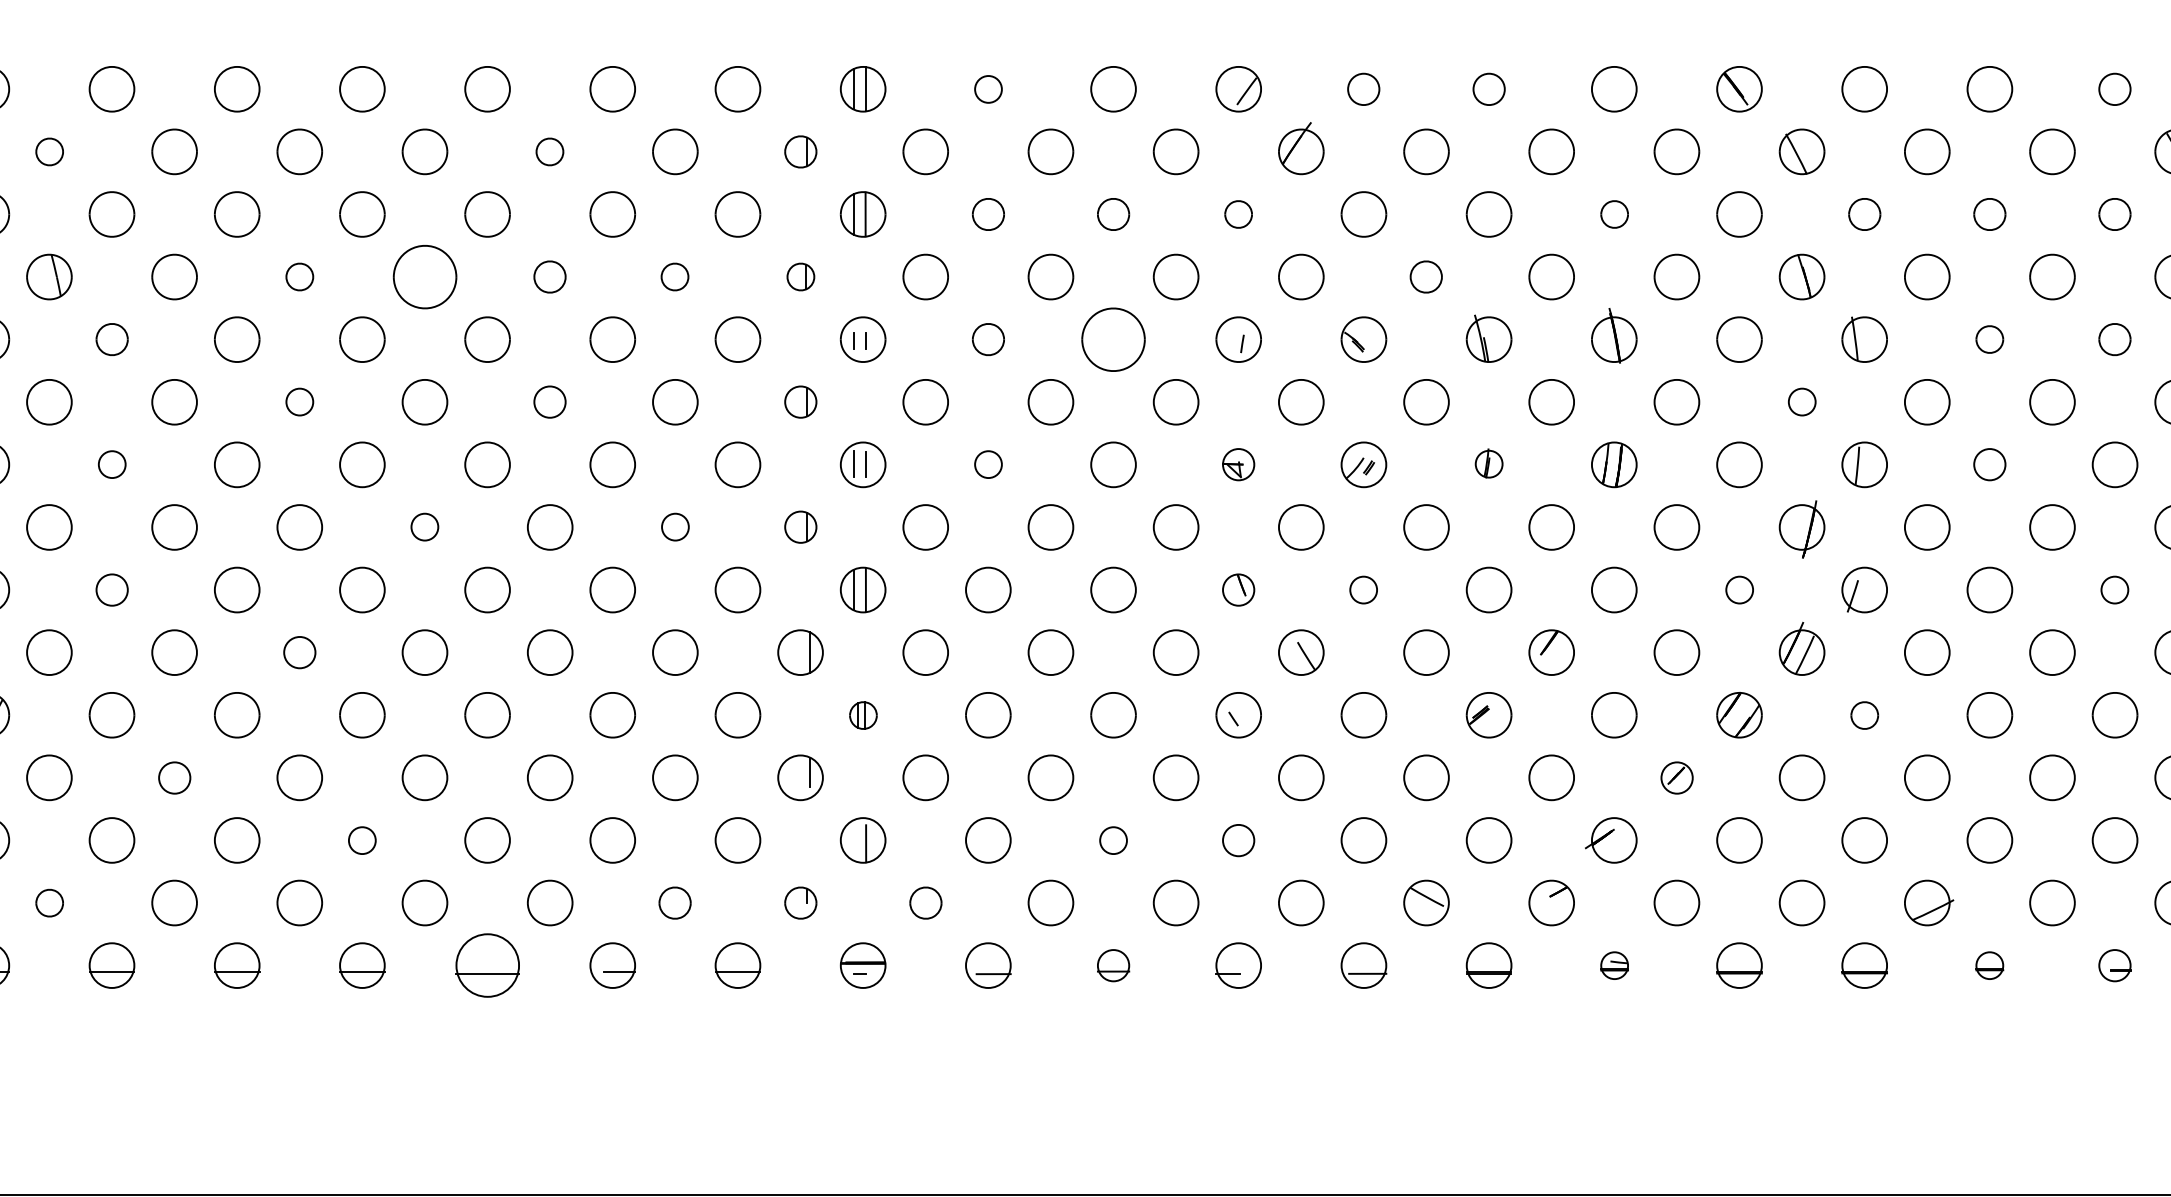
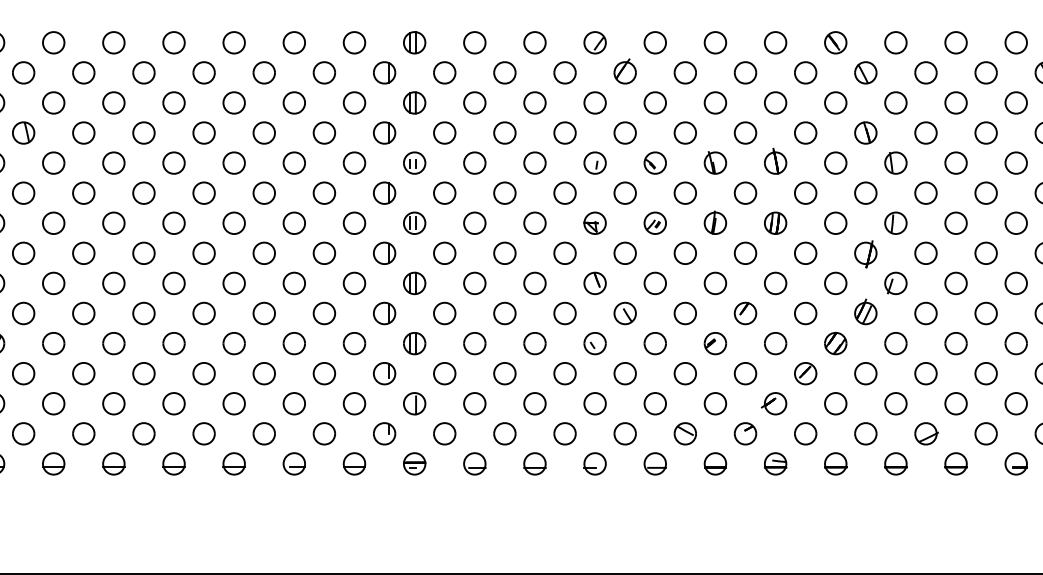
circle: (987, 88) -> (474, 42), size x1.67
circle: (1362, 88) -> (654, 42), size x1.43
circle: (1489, 88) -> (715, 42), size x1.43
circle: (2113, 88) -> (1015, 42), size x1.43
part: (49, 151) -> (23, 72), size x1.67
part: (548, 151) -> (263, 72), size x1.67
part: (800, 151) -> (384, 72), size x1.43
part: (987, 213) -> (474, 102), size x1.43
part: (1112, 213) -> (534, 102), size x1.43
part: (1237, 213) -> (594, 102), size x1.67
part: (1614, 213) -> (775, 102), size x1.67
part: (1863, 213) -> (895, 102), size x1.43
part: (1988, 213) -> (955, 102), size x1.43
part: (2113, 213) -> (1015, 102), size x1.43
part: (298, 275) -> (143, 132), size x1.67
part: (423, 275) -> (203, 132), size x0.71
part: (548, 275) -> (263, 132), size x1.43
part: (673, 275) -> (323, 132), size x1.67
part: (800, 275) -> (384, 132), size x1.67
part: (1424, 275) -> (684, 132), size x1.43
part: (111, 338) -> (53, 162), size x1.43
part: (987, 338) -> (474, 162), size x1.43
part: (1112, 338) -> (534, 162), size x0.71
part: (1988, 338) -> (955, 162), size x1.67
part: (2113, 338) -> (1015, 162), size x1.43
circle: (298, 400) -> (143, 192), size x1.67
circle: (548, 400) -> (263, 192), size x1.43
part: (800, 400) -> (384, 192), size x1.43
circle: (1801, 400) -> (865, 192), size x1.67
circle: (111, 463) -> (53, 222), size x1.67
circle: (987, 463) -> (474, 222), size x1.67
part: (1237, 463) -> (594, 222), size x1.43
part: (1489, 463) -> (715, 222), size x1.67
circle: (1988, 463) -> (955, 222), size x1.43
circle: (423, 525) -> (203, 252), size x1.67
circle: (675, 525) -> (324, 252), size x1.67
part: (800, 525) -> (384, 252), size x1.43
circle: (111, 590) -> (53, 283), size x1.43
part: (1237, 590) -> (594, 283), size x1.43
circle: (1362, 590) -> (654, 283), size x1.67
circle: (1738, 590) -> (835, 283), size x1.67
circle: (2113, 590) -> (1015, 283), size x1.67
circle: (298, 652) -> (143, 313), size x1.43
part: (862, 715) -> (414, 343), size x1.67
part: (1863, 715) -> (895, 343), size x1.67
circle: (173, 777) -> (83, 373), size x1.43
part: (1676, 777) -> (805, 373), size x1.43
circle: (361, 839) -> (173, 403), size x1.67
circle: (1112, 839) -> (534, 403), size x1.67
circle: (1237, 839) -> (594, 403), size x1.43
part: (49, 902) -> (23, 433), size x1.67
part: (673, 902) -> (323, 433), size x1.43
part: (800, 902) -> (384, 433), size x1.43
part: (925, 902) -> (444, 433), size x1.43
part: (486, 964) -> (233, 463), size x0.71
part: (1112, 964) -> (534, 463), size x1.43
part: (1614, 964) -> (775, 463), size x1.67
part: (1988, 964) -> (955, 463), size x1.67
part: (2113, 964) -> (1015, 463), size x1.43

